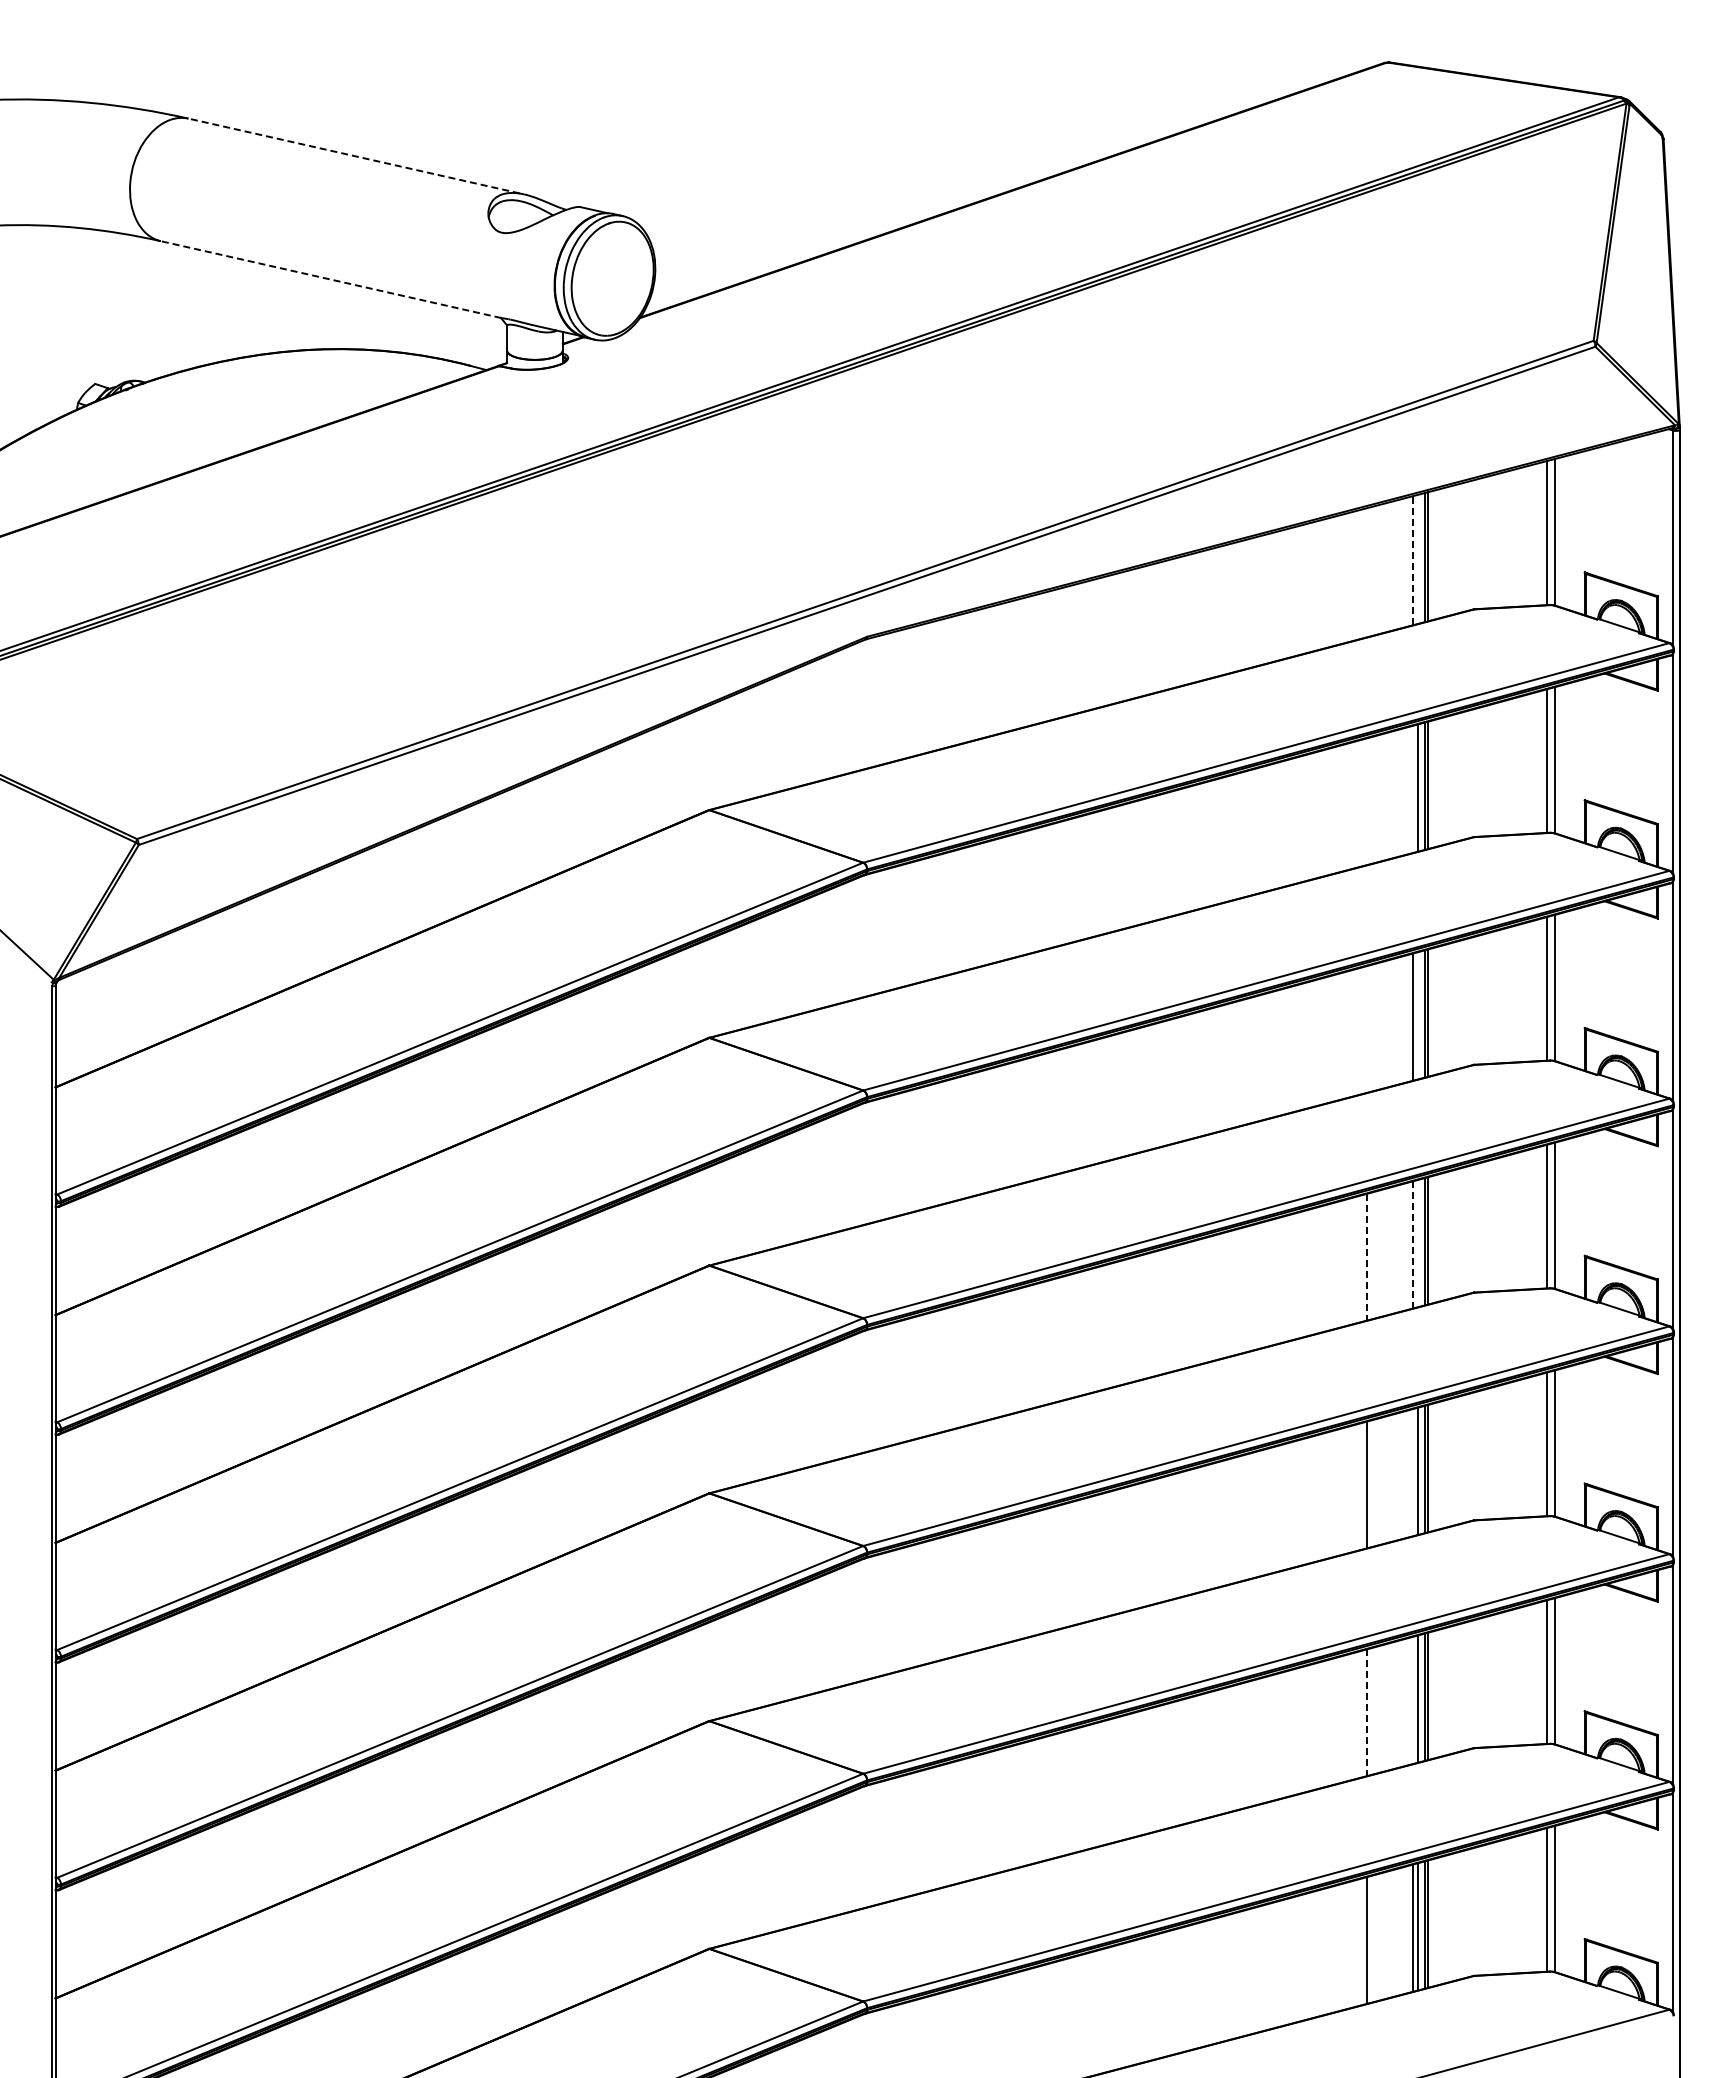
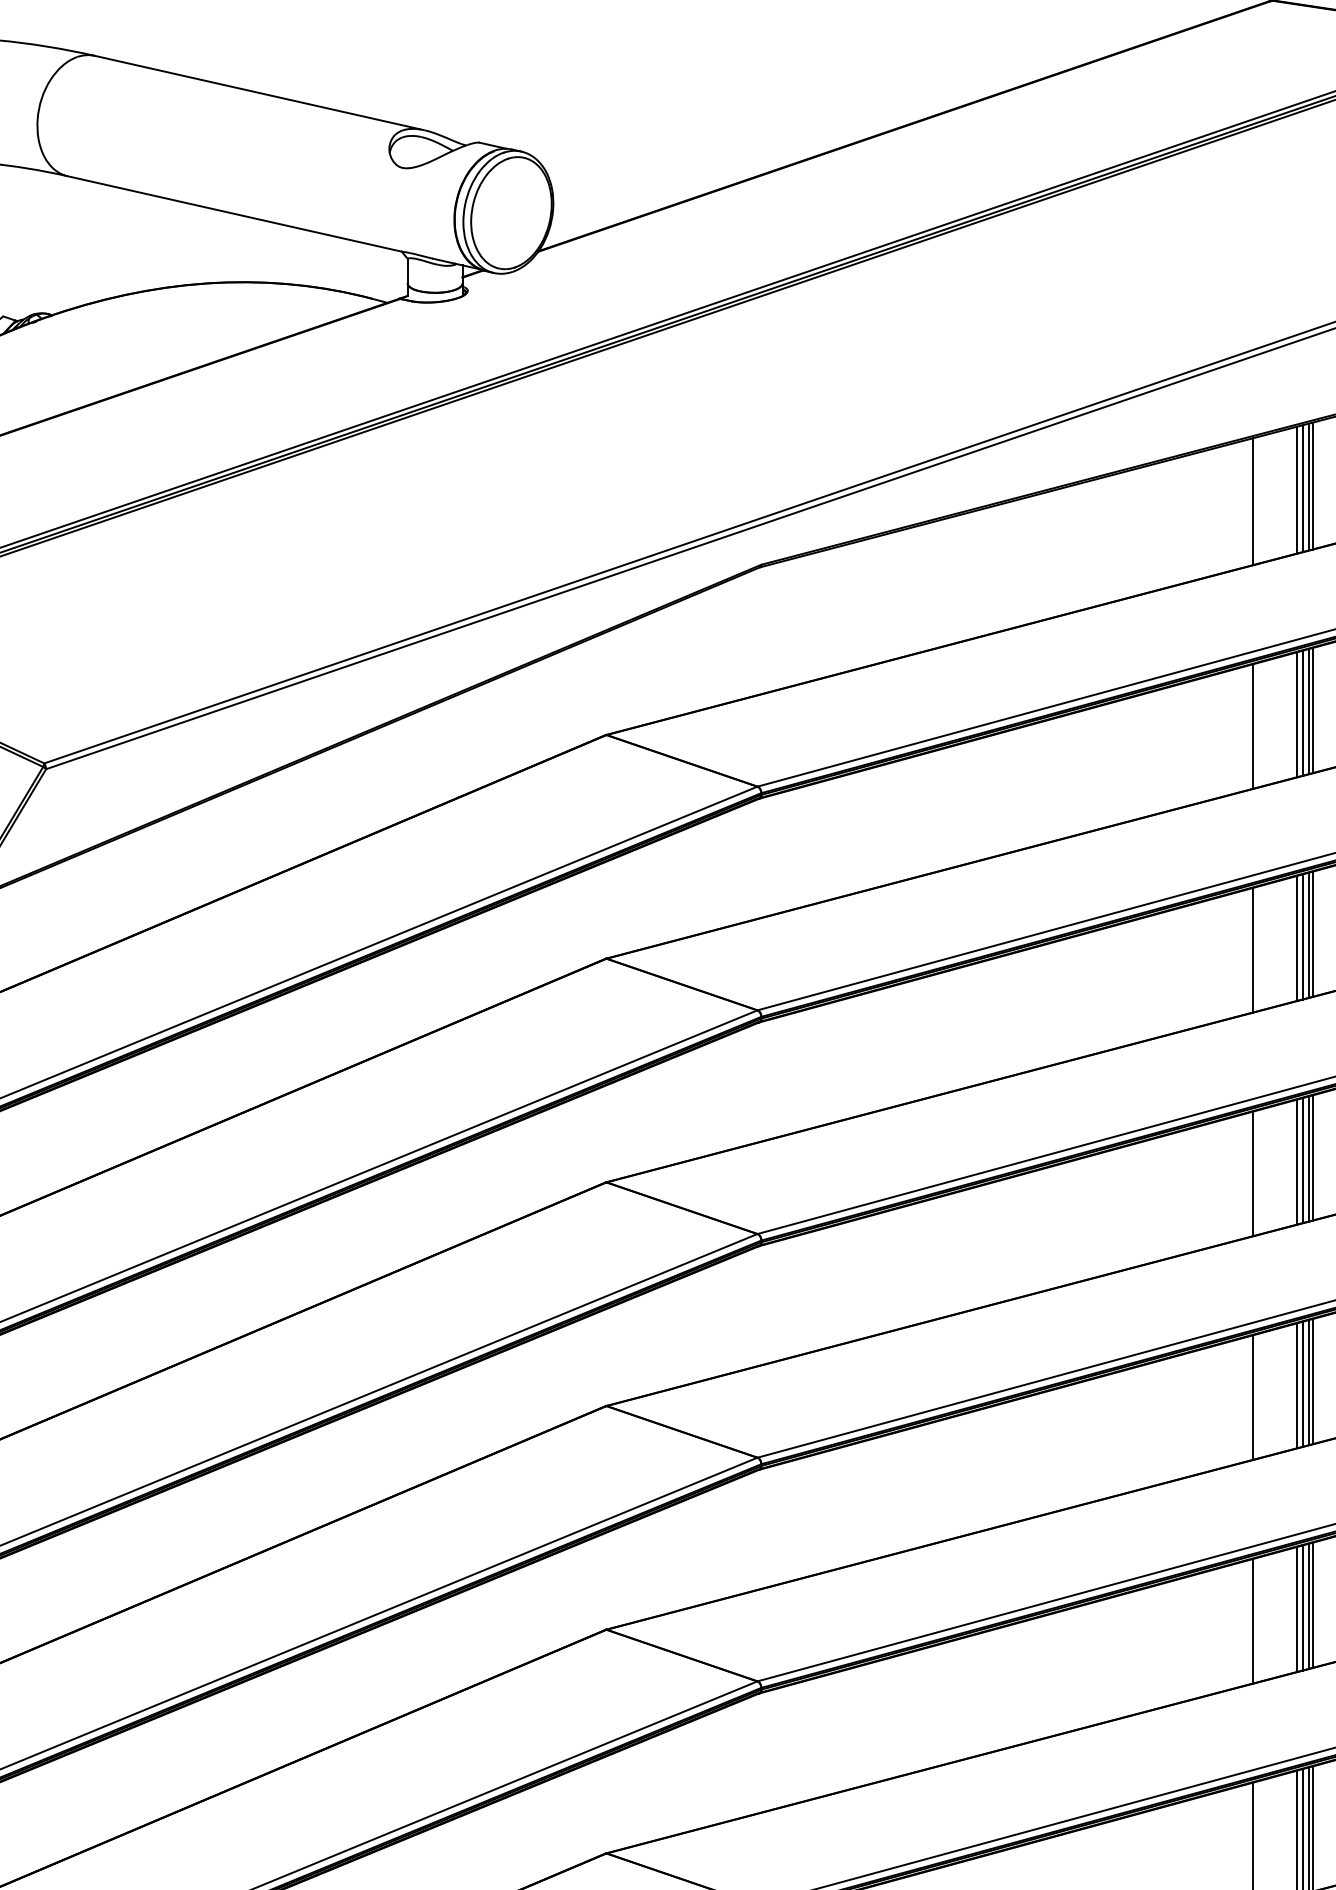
line: (354, 155) -> (257, 92), dashed -> solid
line: (331, 279) -> (235, 213), dashed -> solid
line: (1418, 558) -> (1302, 487), added
line: (1412, 560) -> (1296, 489), dashed -> solid
line: (1367, 572) -> (1252, 501), added
line: (1412, 789) -> (1296, 714), added
line: (1367, 801) -> (1252, 726), added
line: (1418, 1015) -> (1302, 936), added
line: (1367, 1029) -> (1252, 950), added
line: (1418, 1243) -> (1302, 1160), added
line: (1412, 1244) -> (1296, 1161), dashed -> solid
line: (1367, 1257) -> (1252, 1174), dashed -> solid
line: (1412, 1472) -> (1296, 1385), added
line: (1412, 1700) -> (1296, 1609), added
line: (1367, 1713) -> (1252, 1622), dashed -> solid

